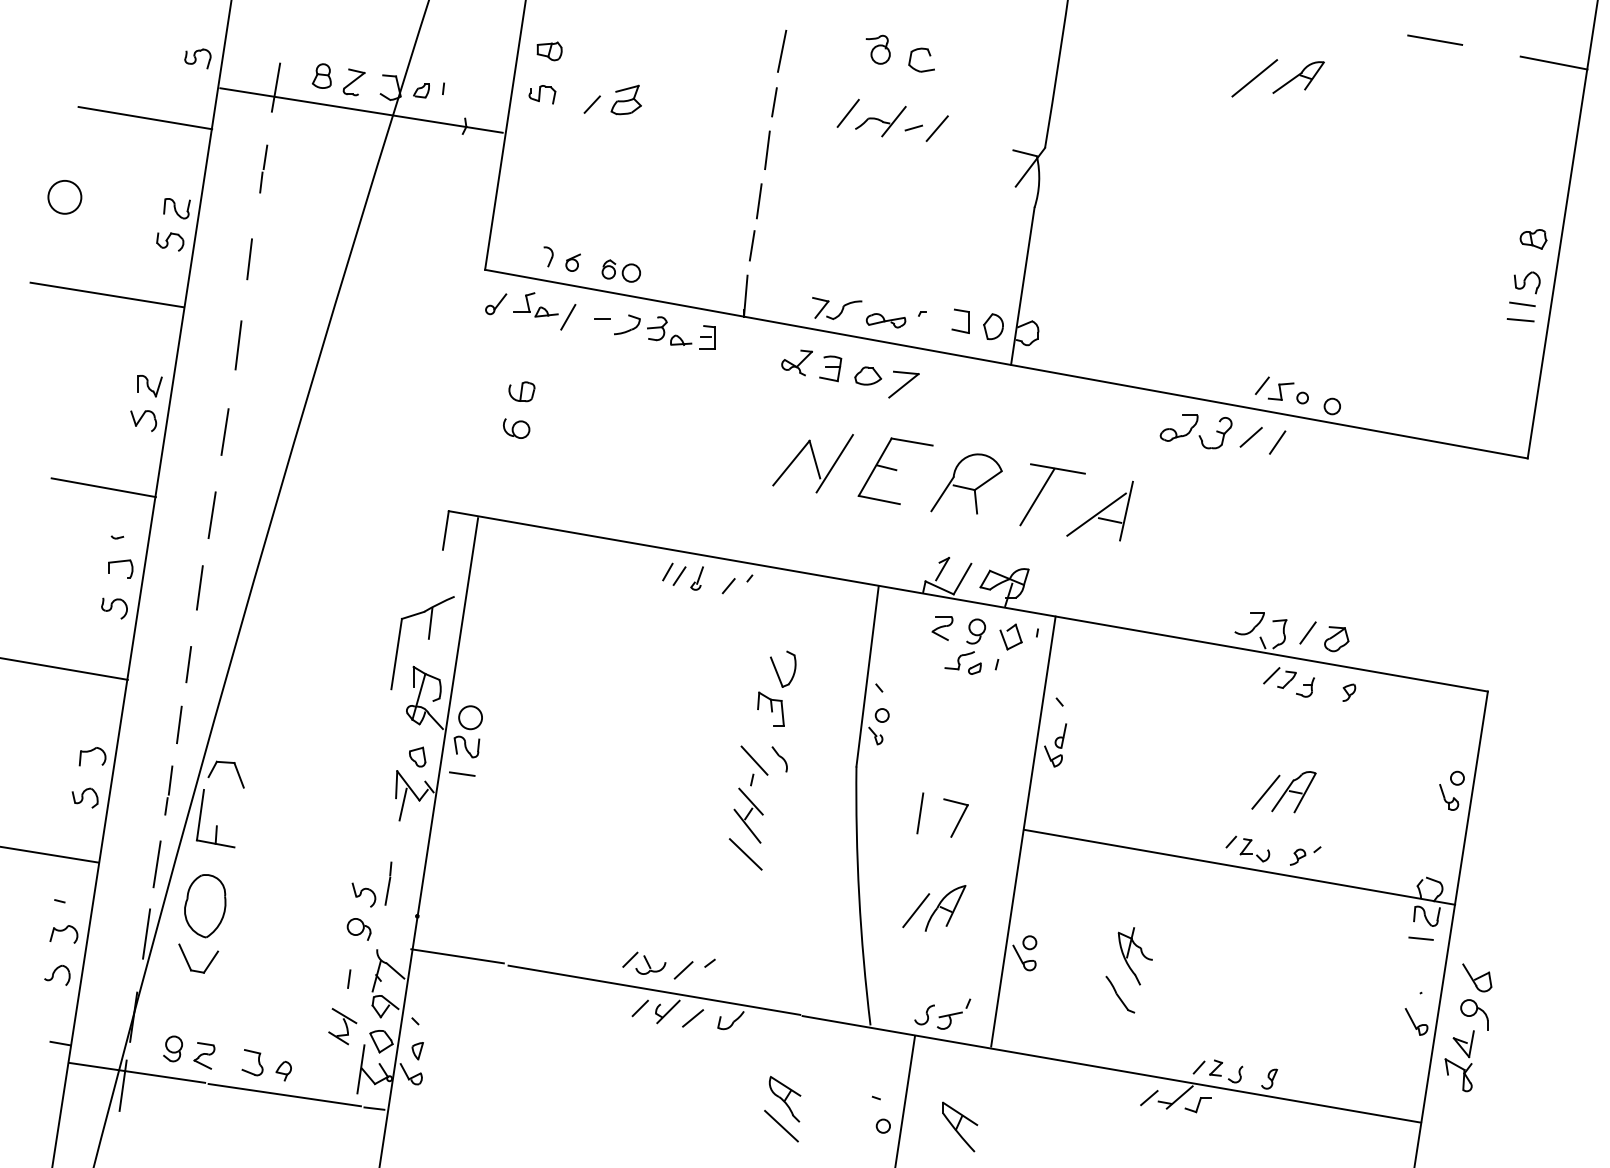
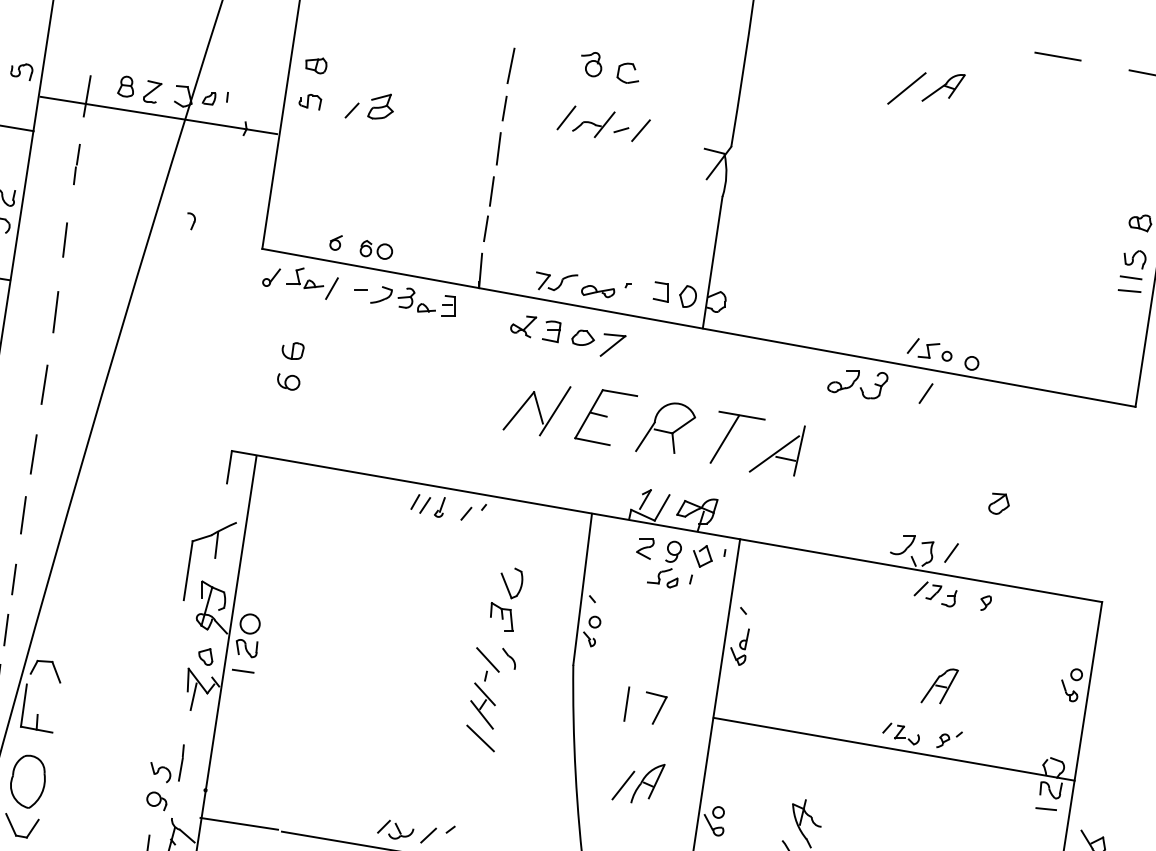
part: (548, 256) -> (191, 220), moved
line: (1250, 437) -> (903, 389), removed
part: (1336, 639) -> (998, 504), moved
line: (1265, 791) -> (915, 685), removed

